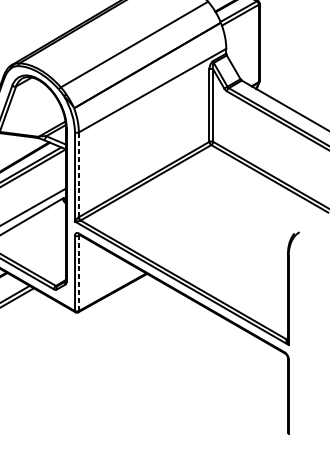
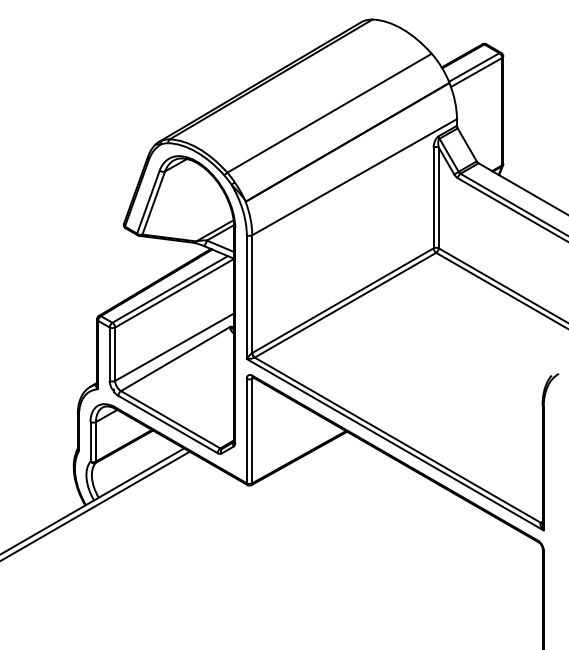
line: (79, 175) -> (252, 294), dashed -> solid
line: (79, 273) -> (252, 430), dashed -> solid

